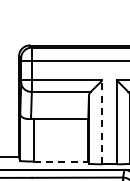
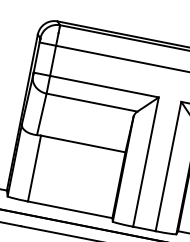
line: (102, 122) -> (146, 162), dashed -> solid
line: (61, 161) -> (71, 209), dashed -> solid

